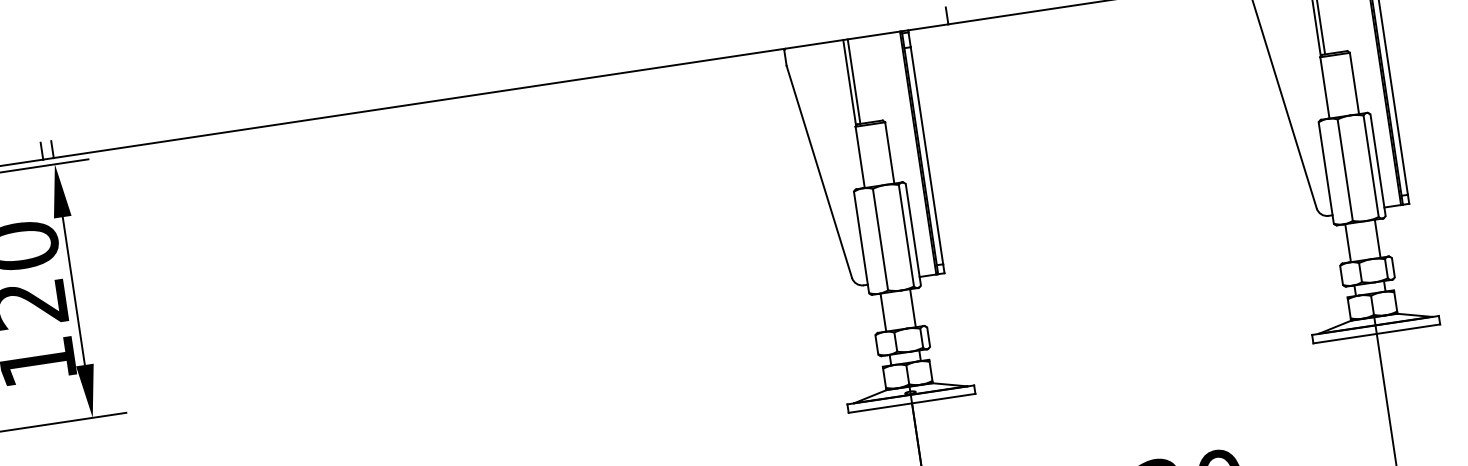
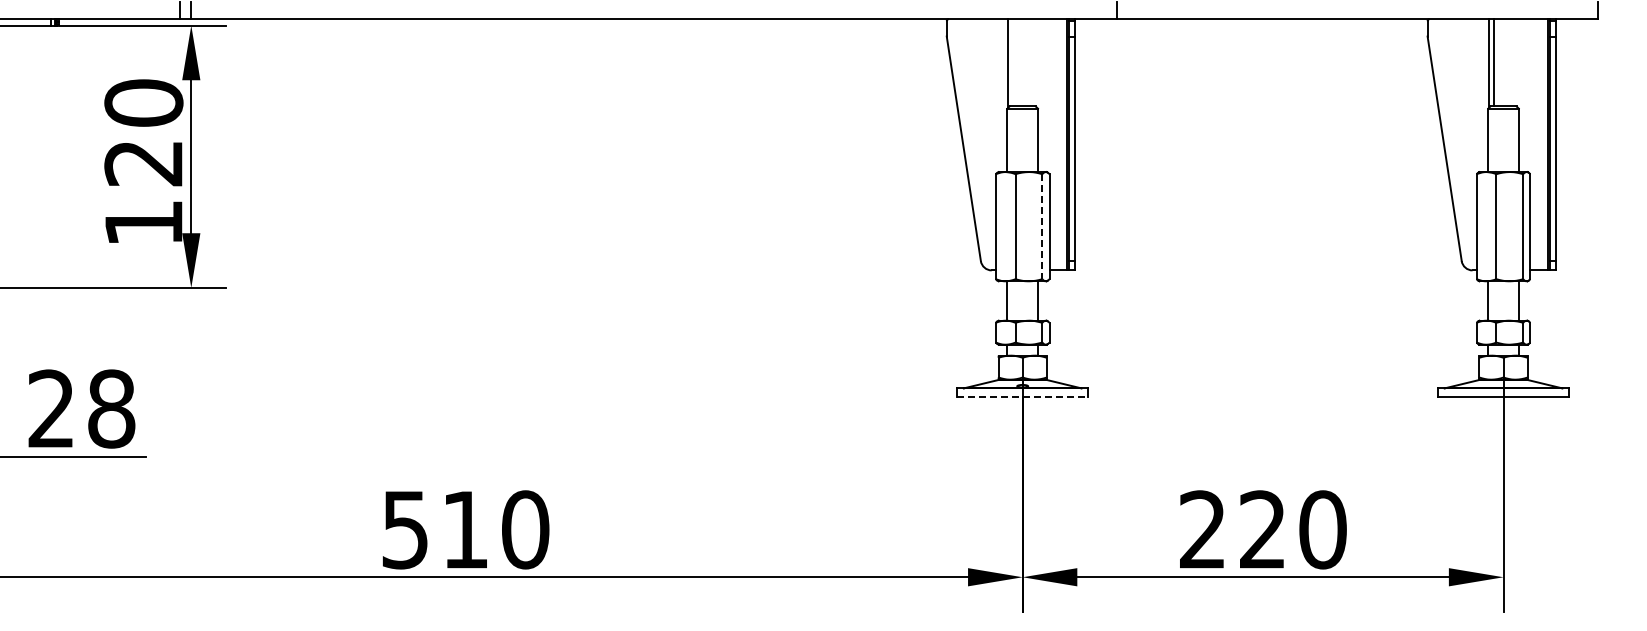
line: (853, 81) -> (1012, 62), removed
line: (906, 236) -> (1042, 227), solid -> dashed
line: (911, 403) -> (1022, 397), solid -> dashed

